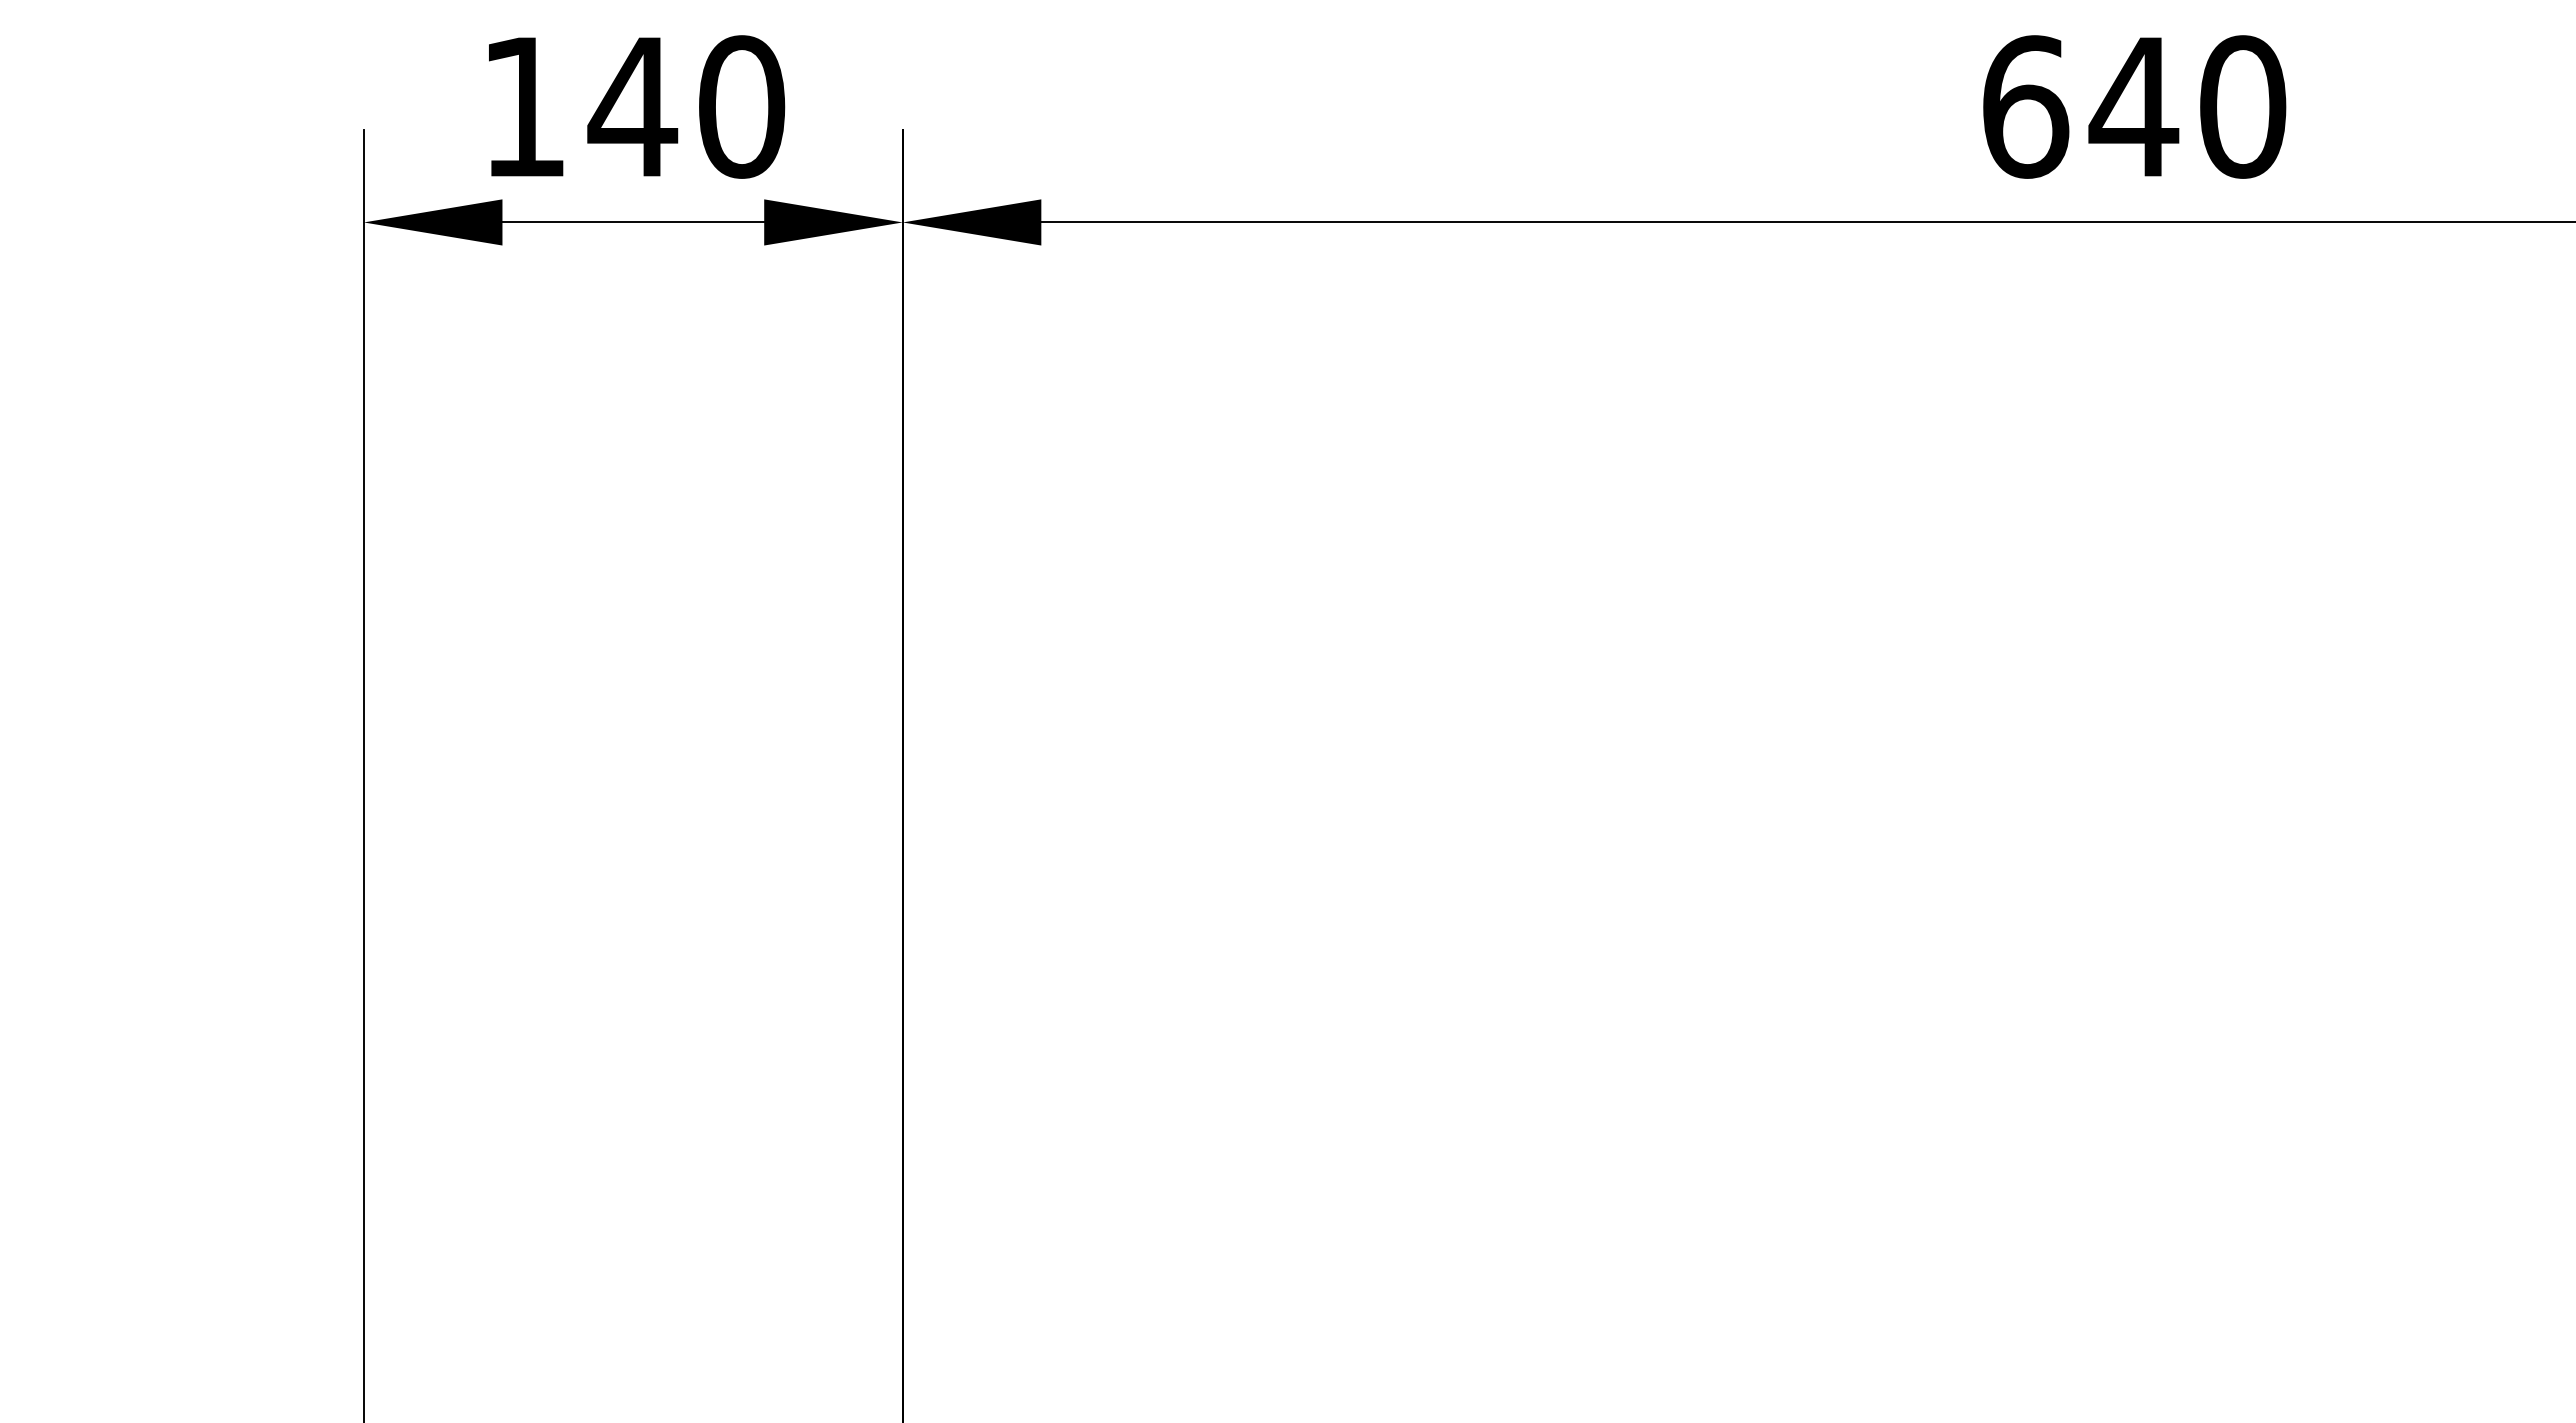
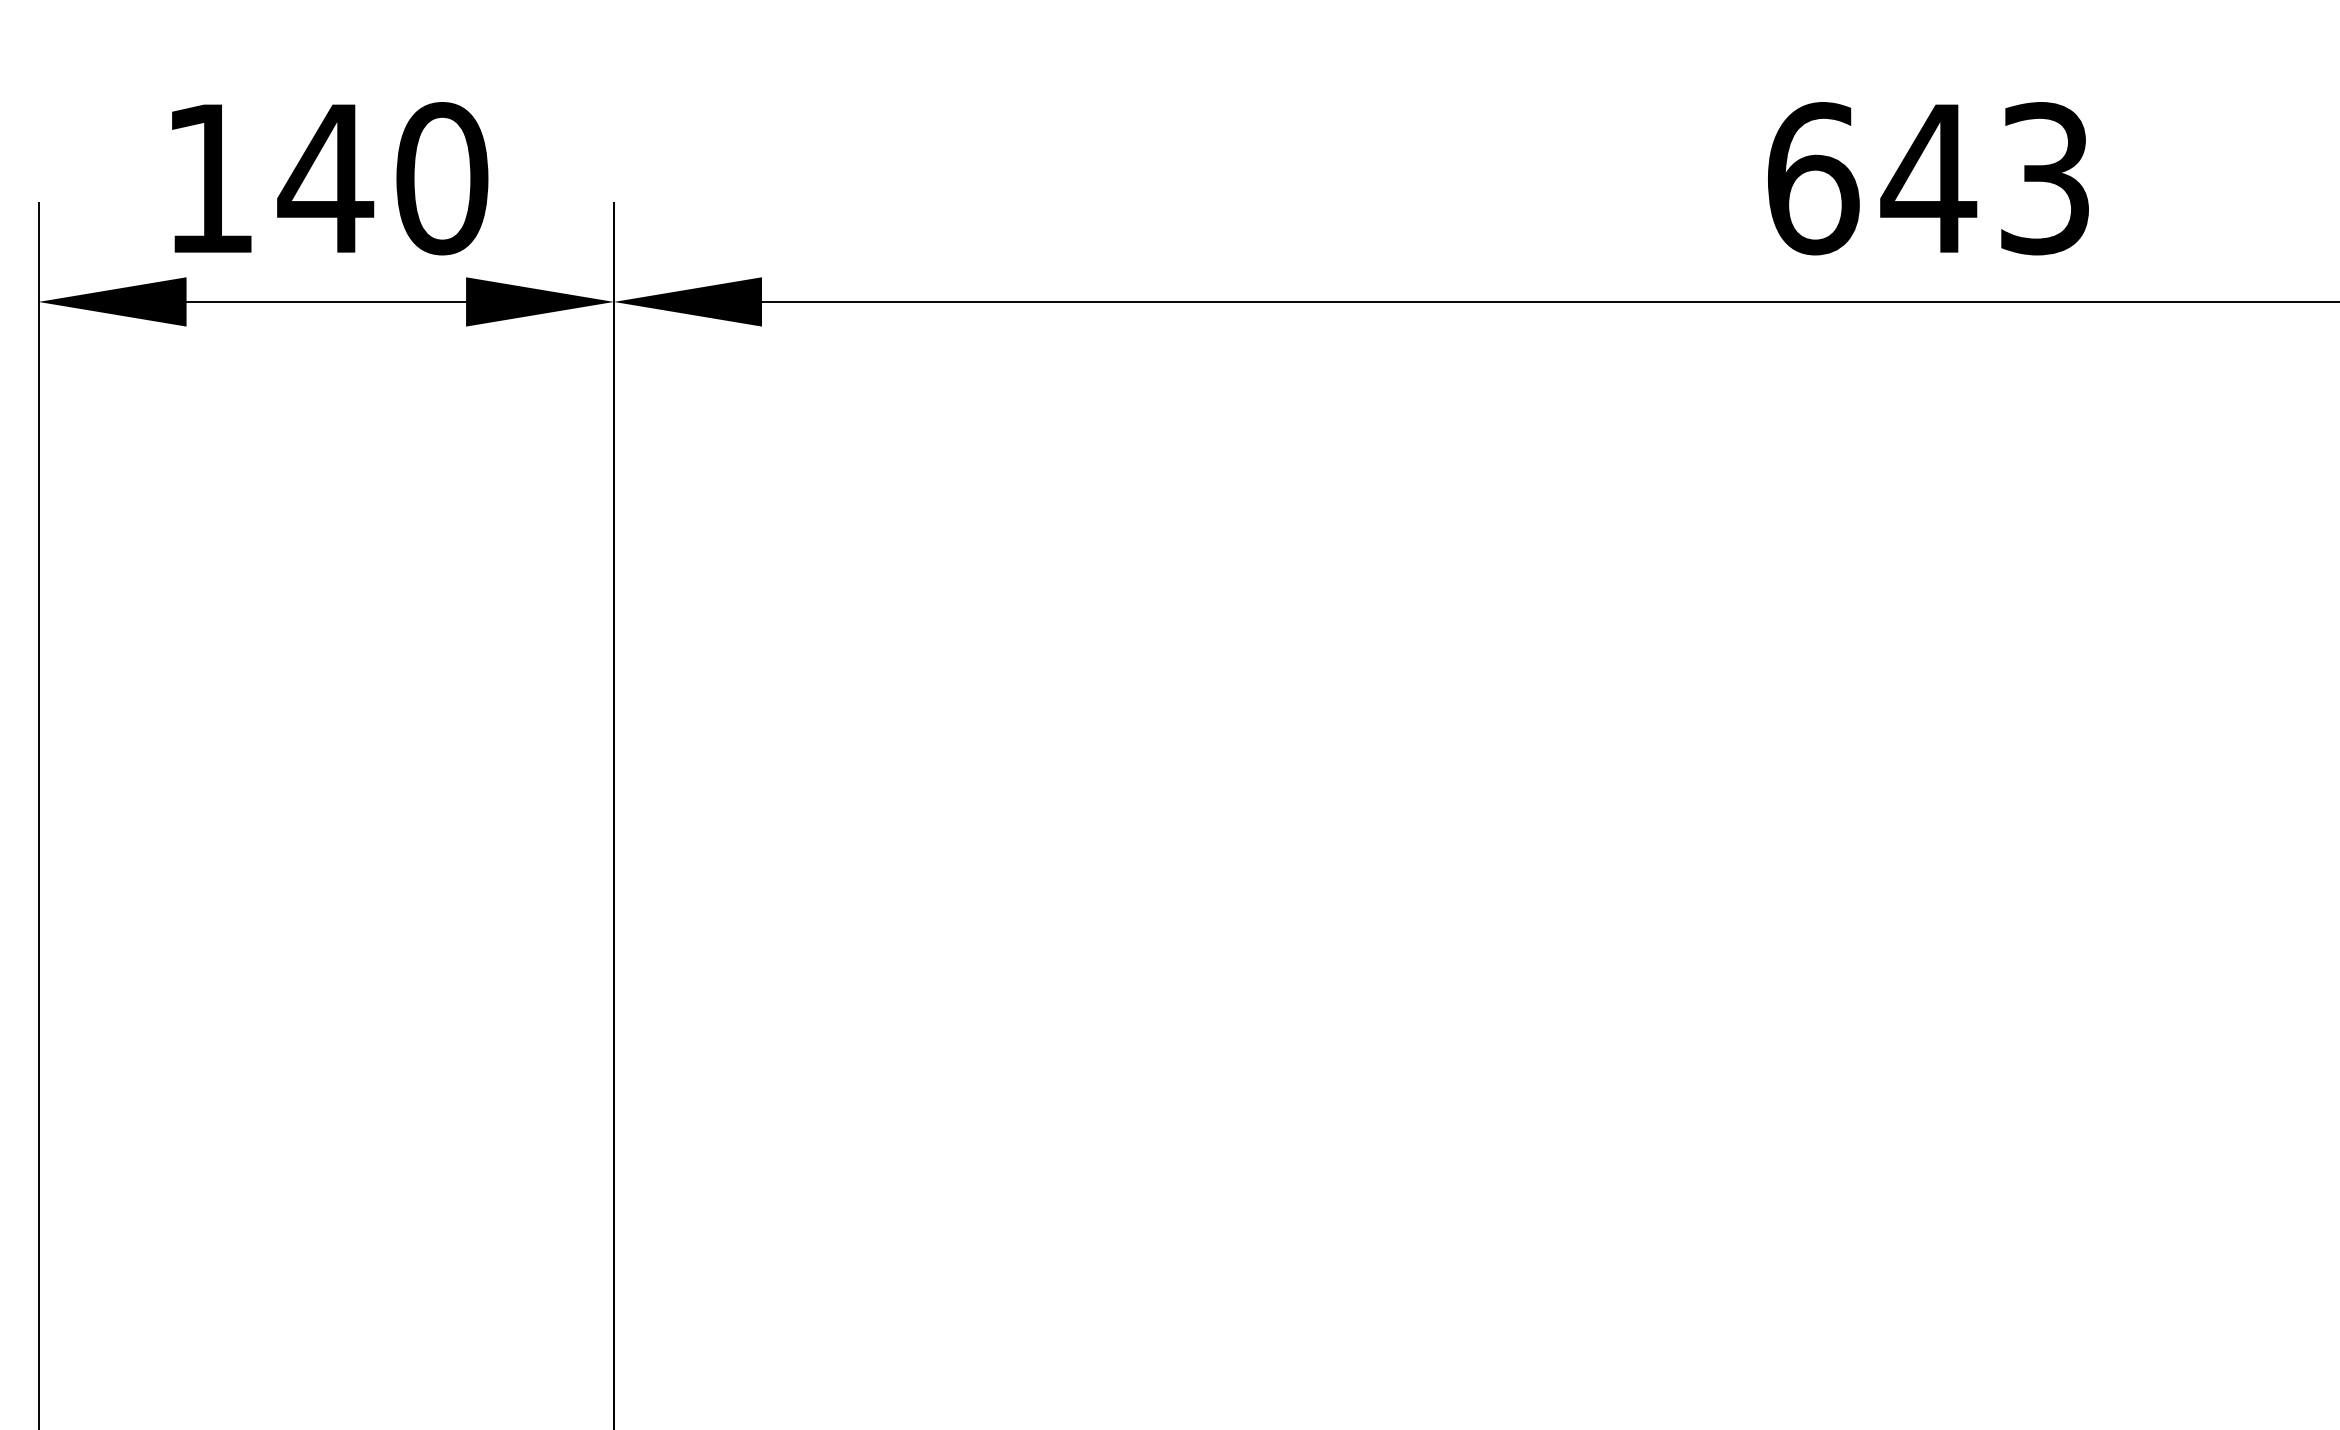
text: (2243, 106) -> (2045, 178), 640 -> 643

